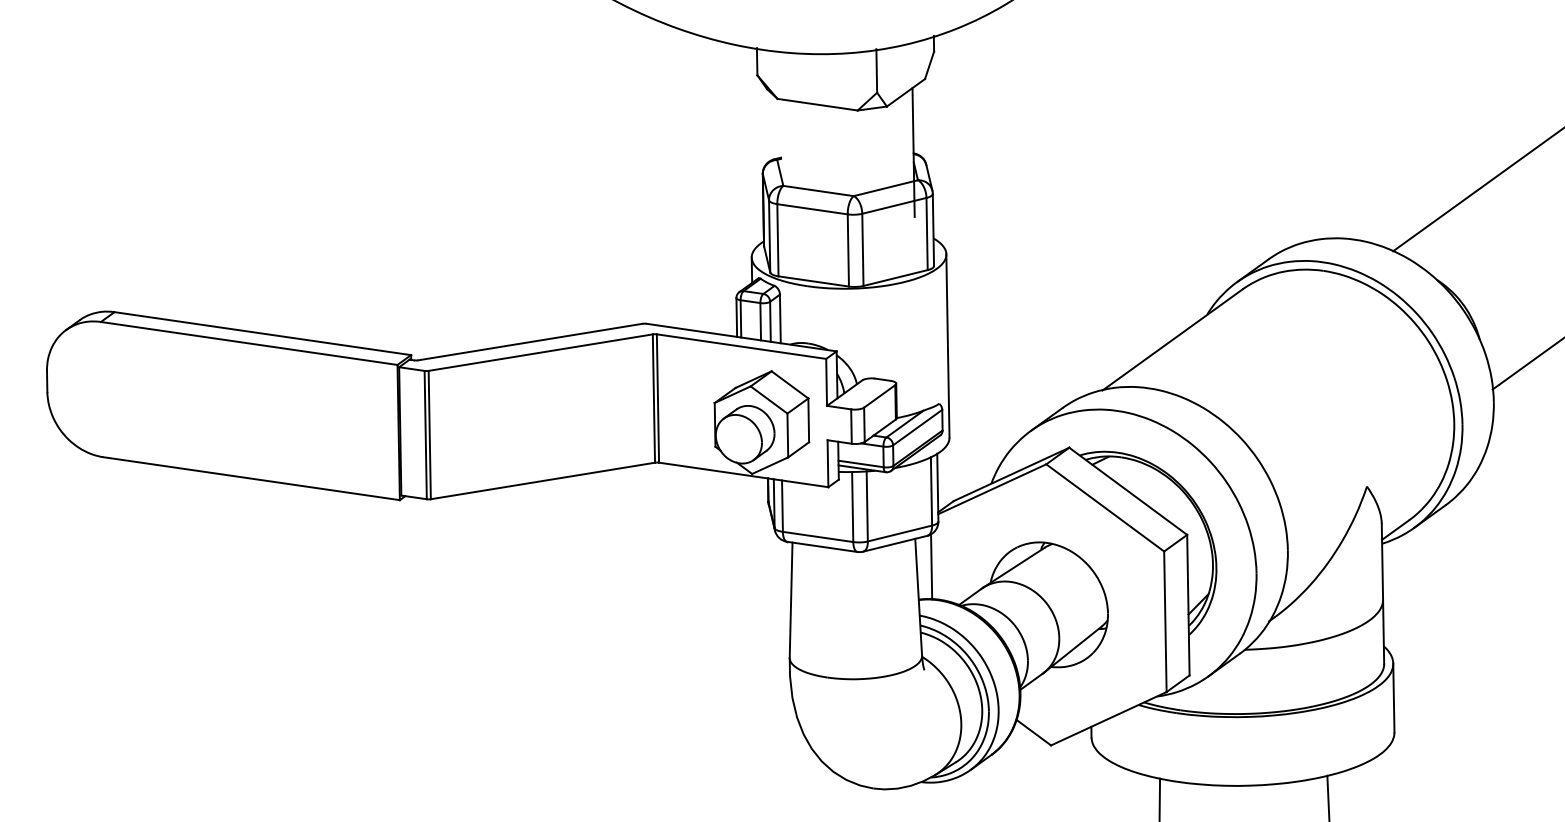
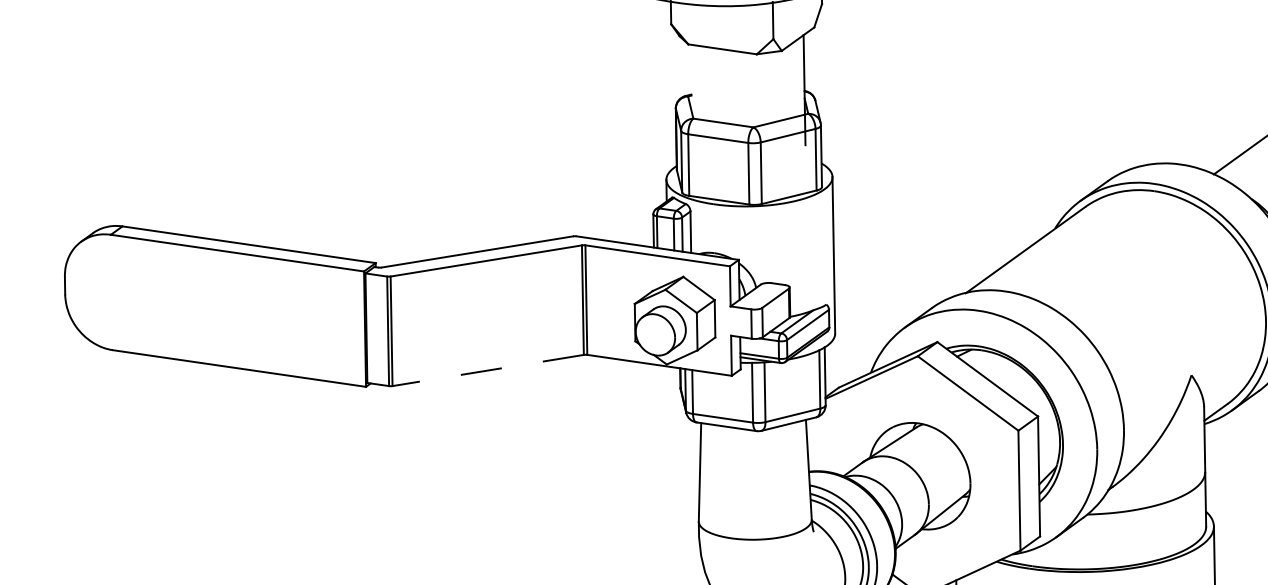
line: (542, 480) -> (487, 370), solid -> dashed
line: (931, 566) -> (819, 443), removed

